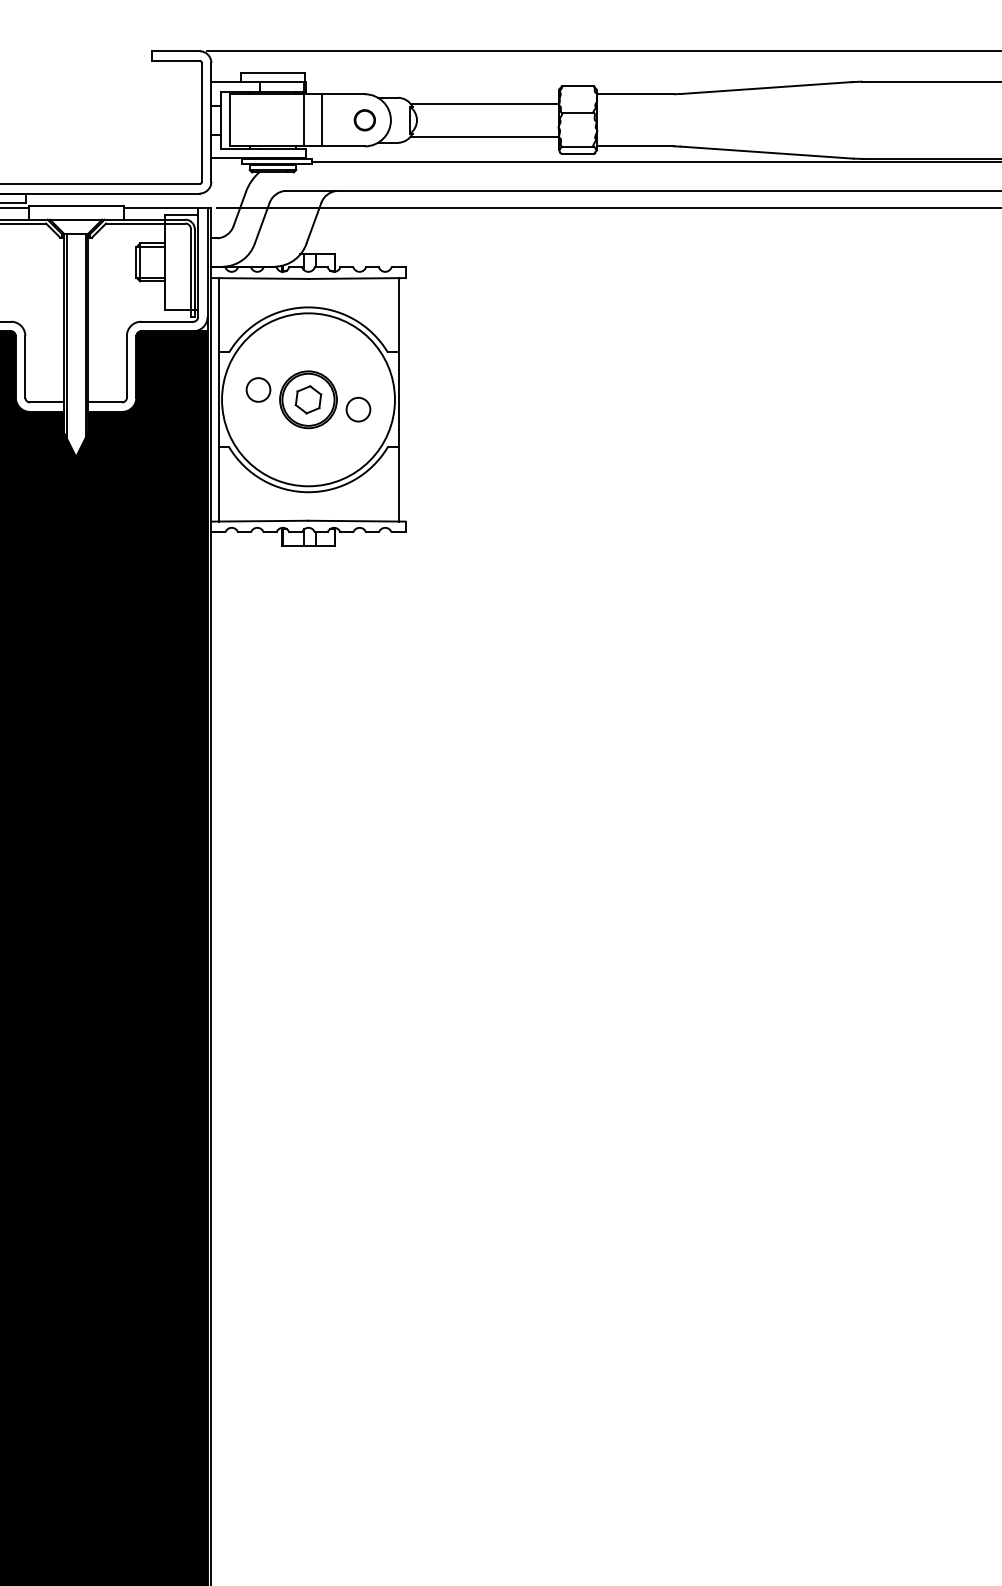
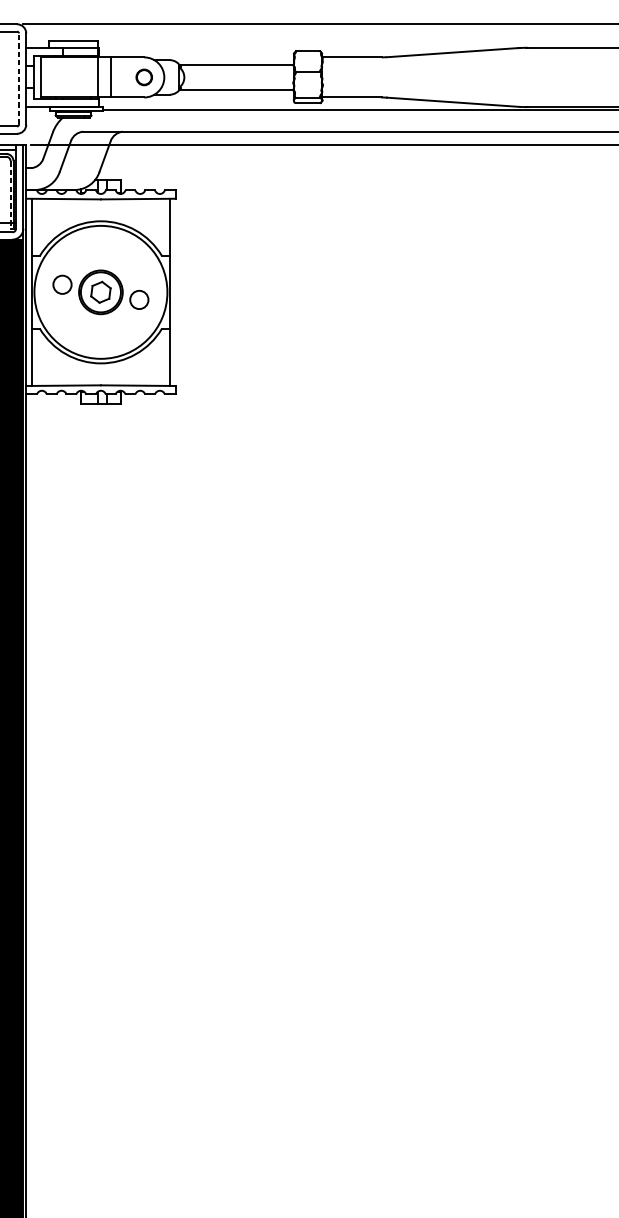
line: (201, 121) -> (18, 78), solid -> dashed
line: (190, 273) -> (10, 195), solid -> dashed

